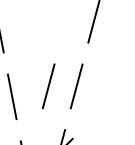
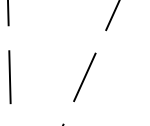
line: (48, 86) -> (52, 72), removed

